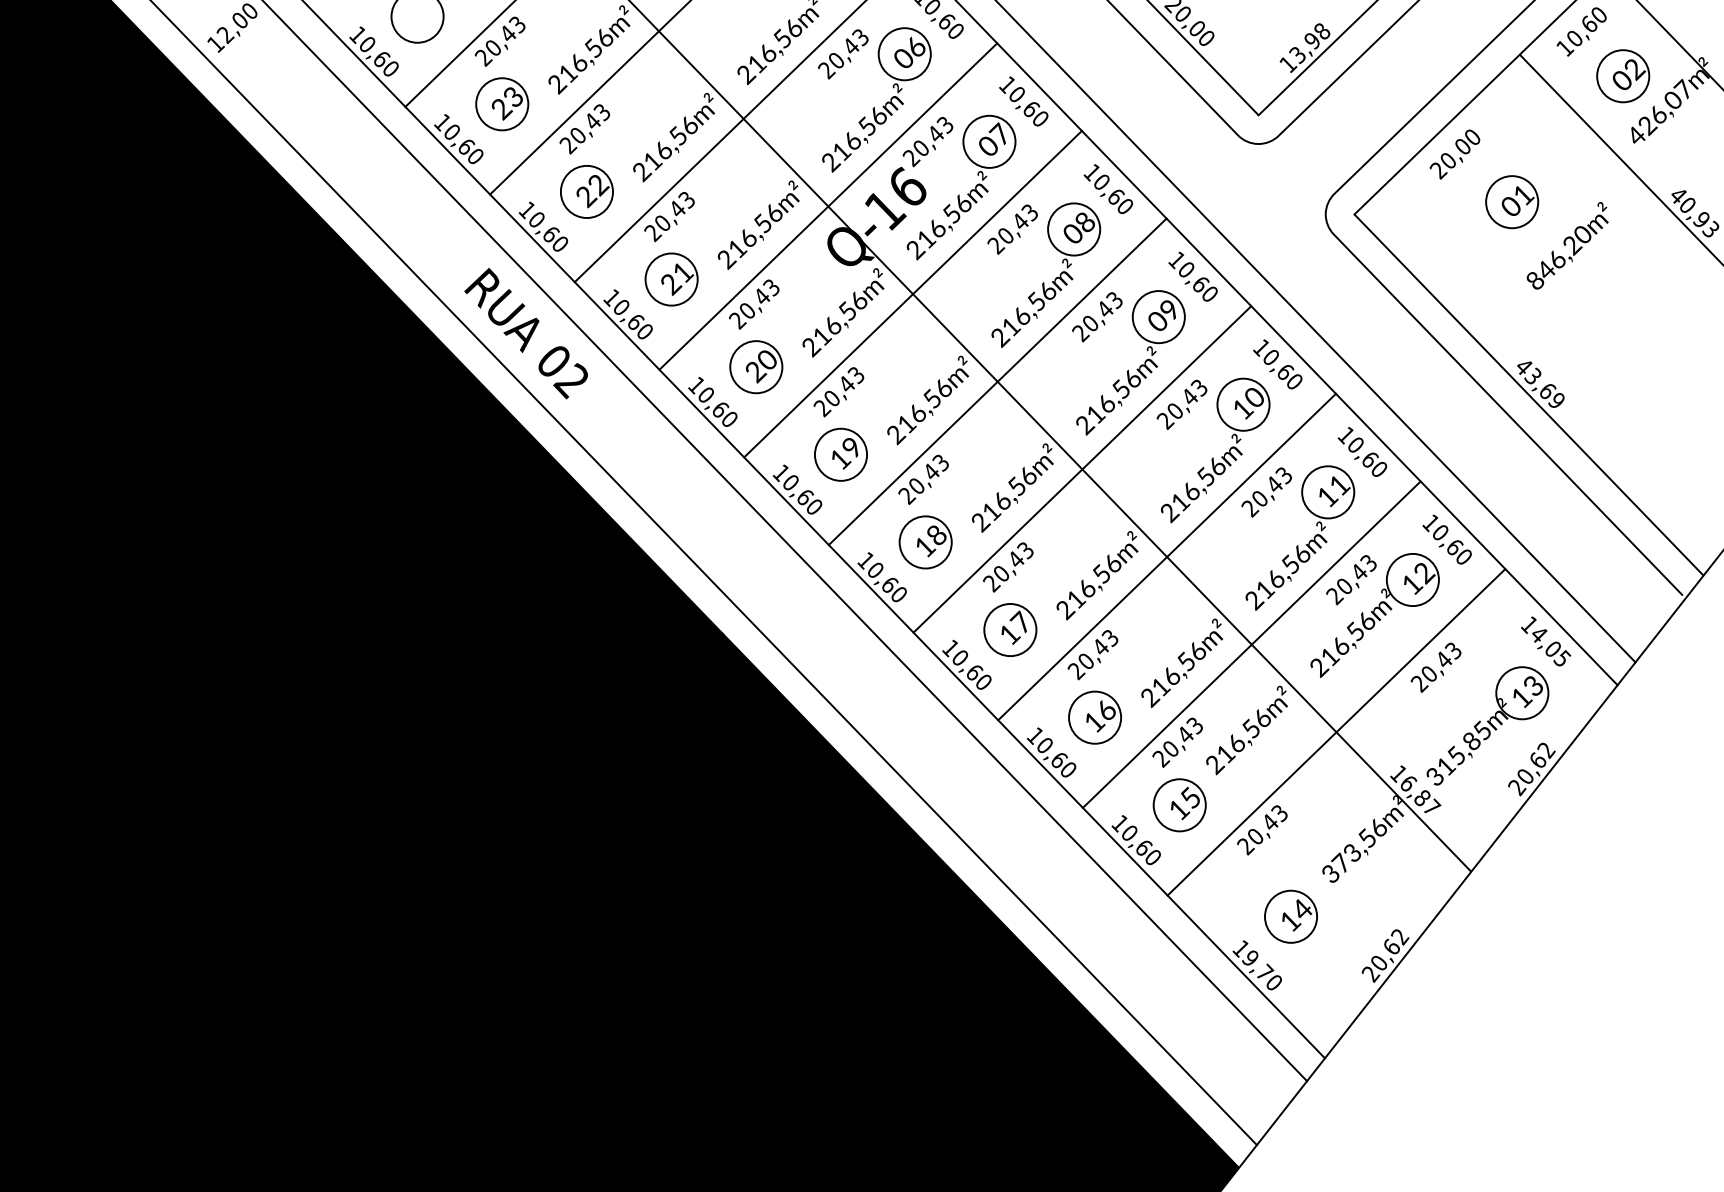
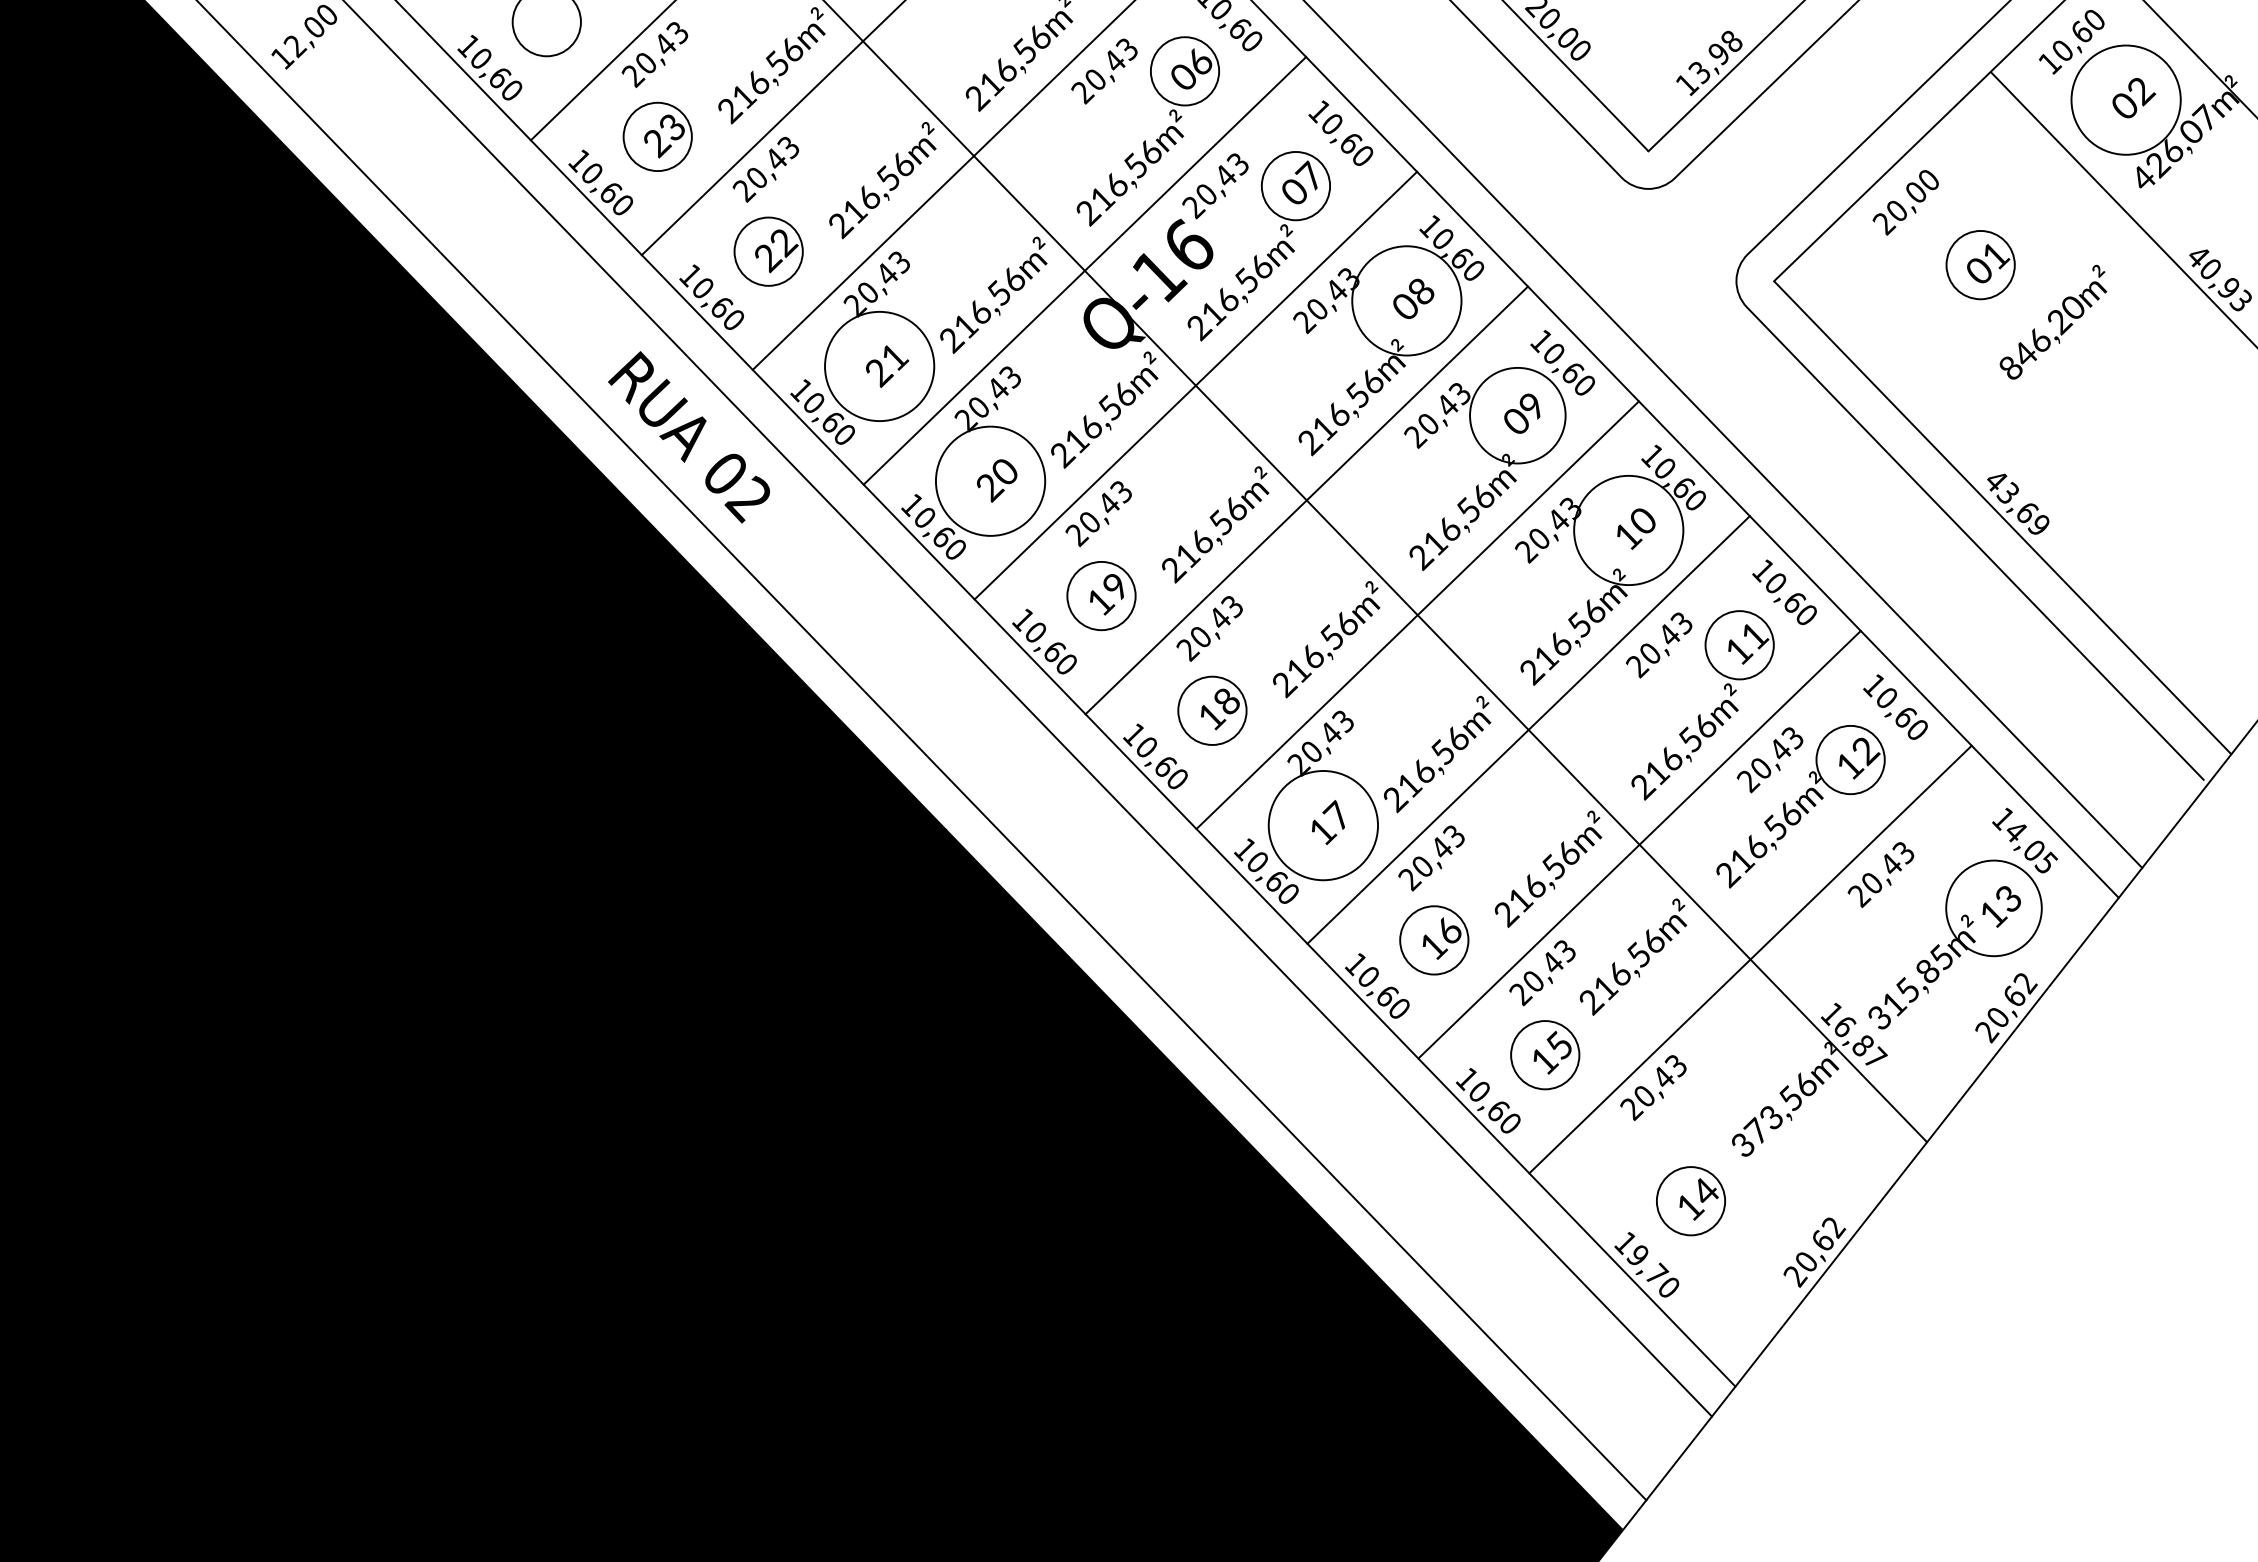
circle: (1622, 76) -> (2125, 100), size x1.6
circle: (1073, 229) -> (1406, 300), size x1.6
circle: (671, 279) -> (879, 366), size x1.6
circle: (1158, 316) -> (1517, 415), size x1.4
circle: (756, 367) -> (990, 481), size x1.6
circle: (1243, 404) -> (1628, 530), size x1.6
circle: (1010, 629) -> (1323, 825), size x1.6
circle: (1521, 693) -> (1993, 908), size x1.4

